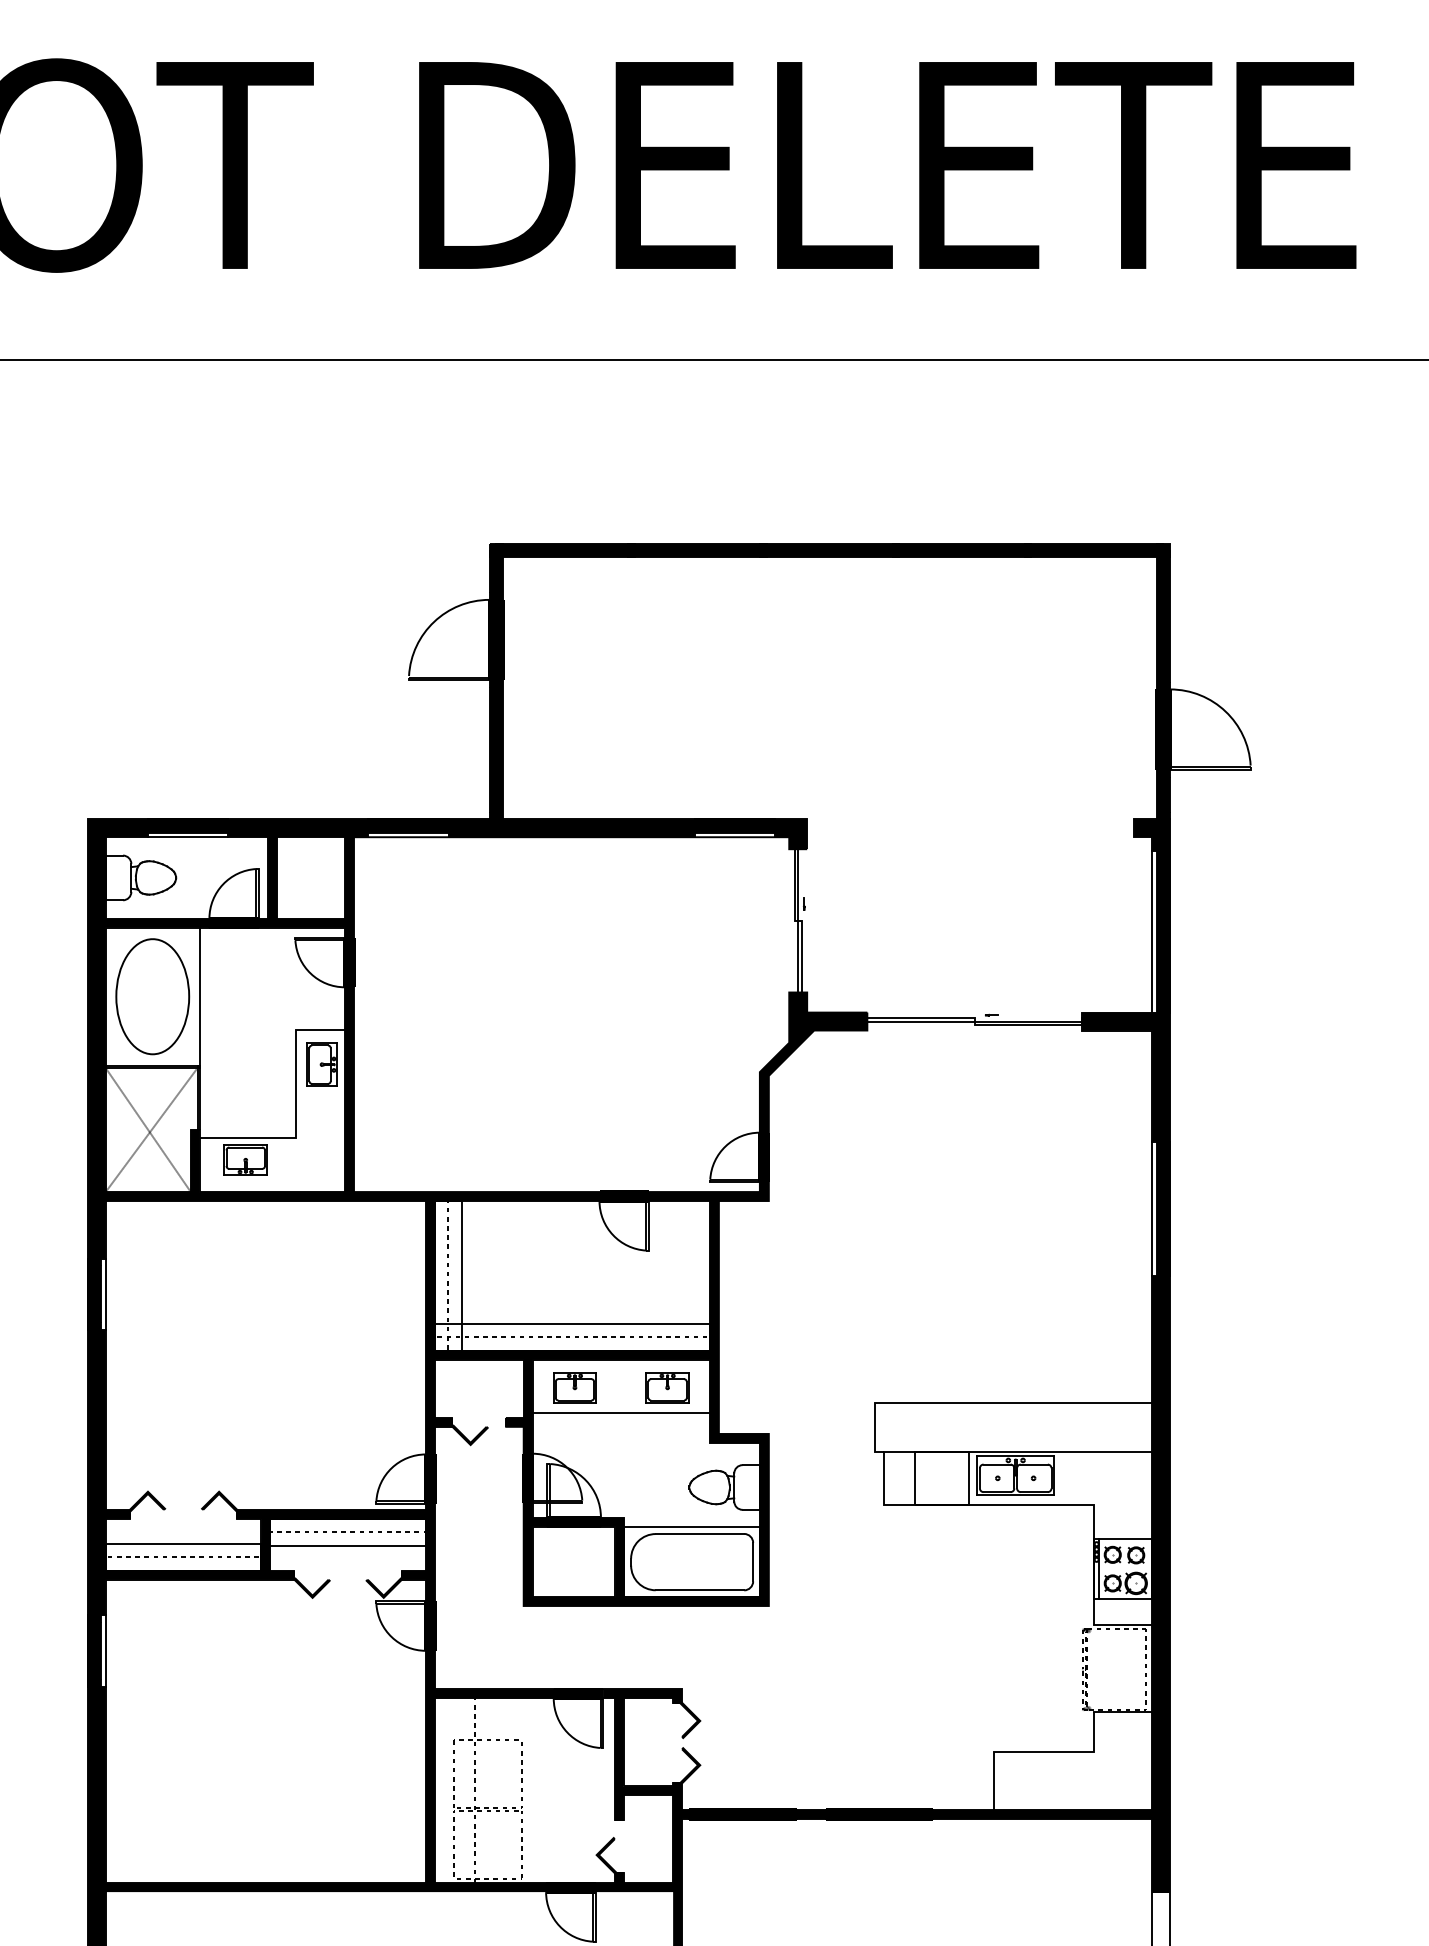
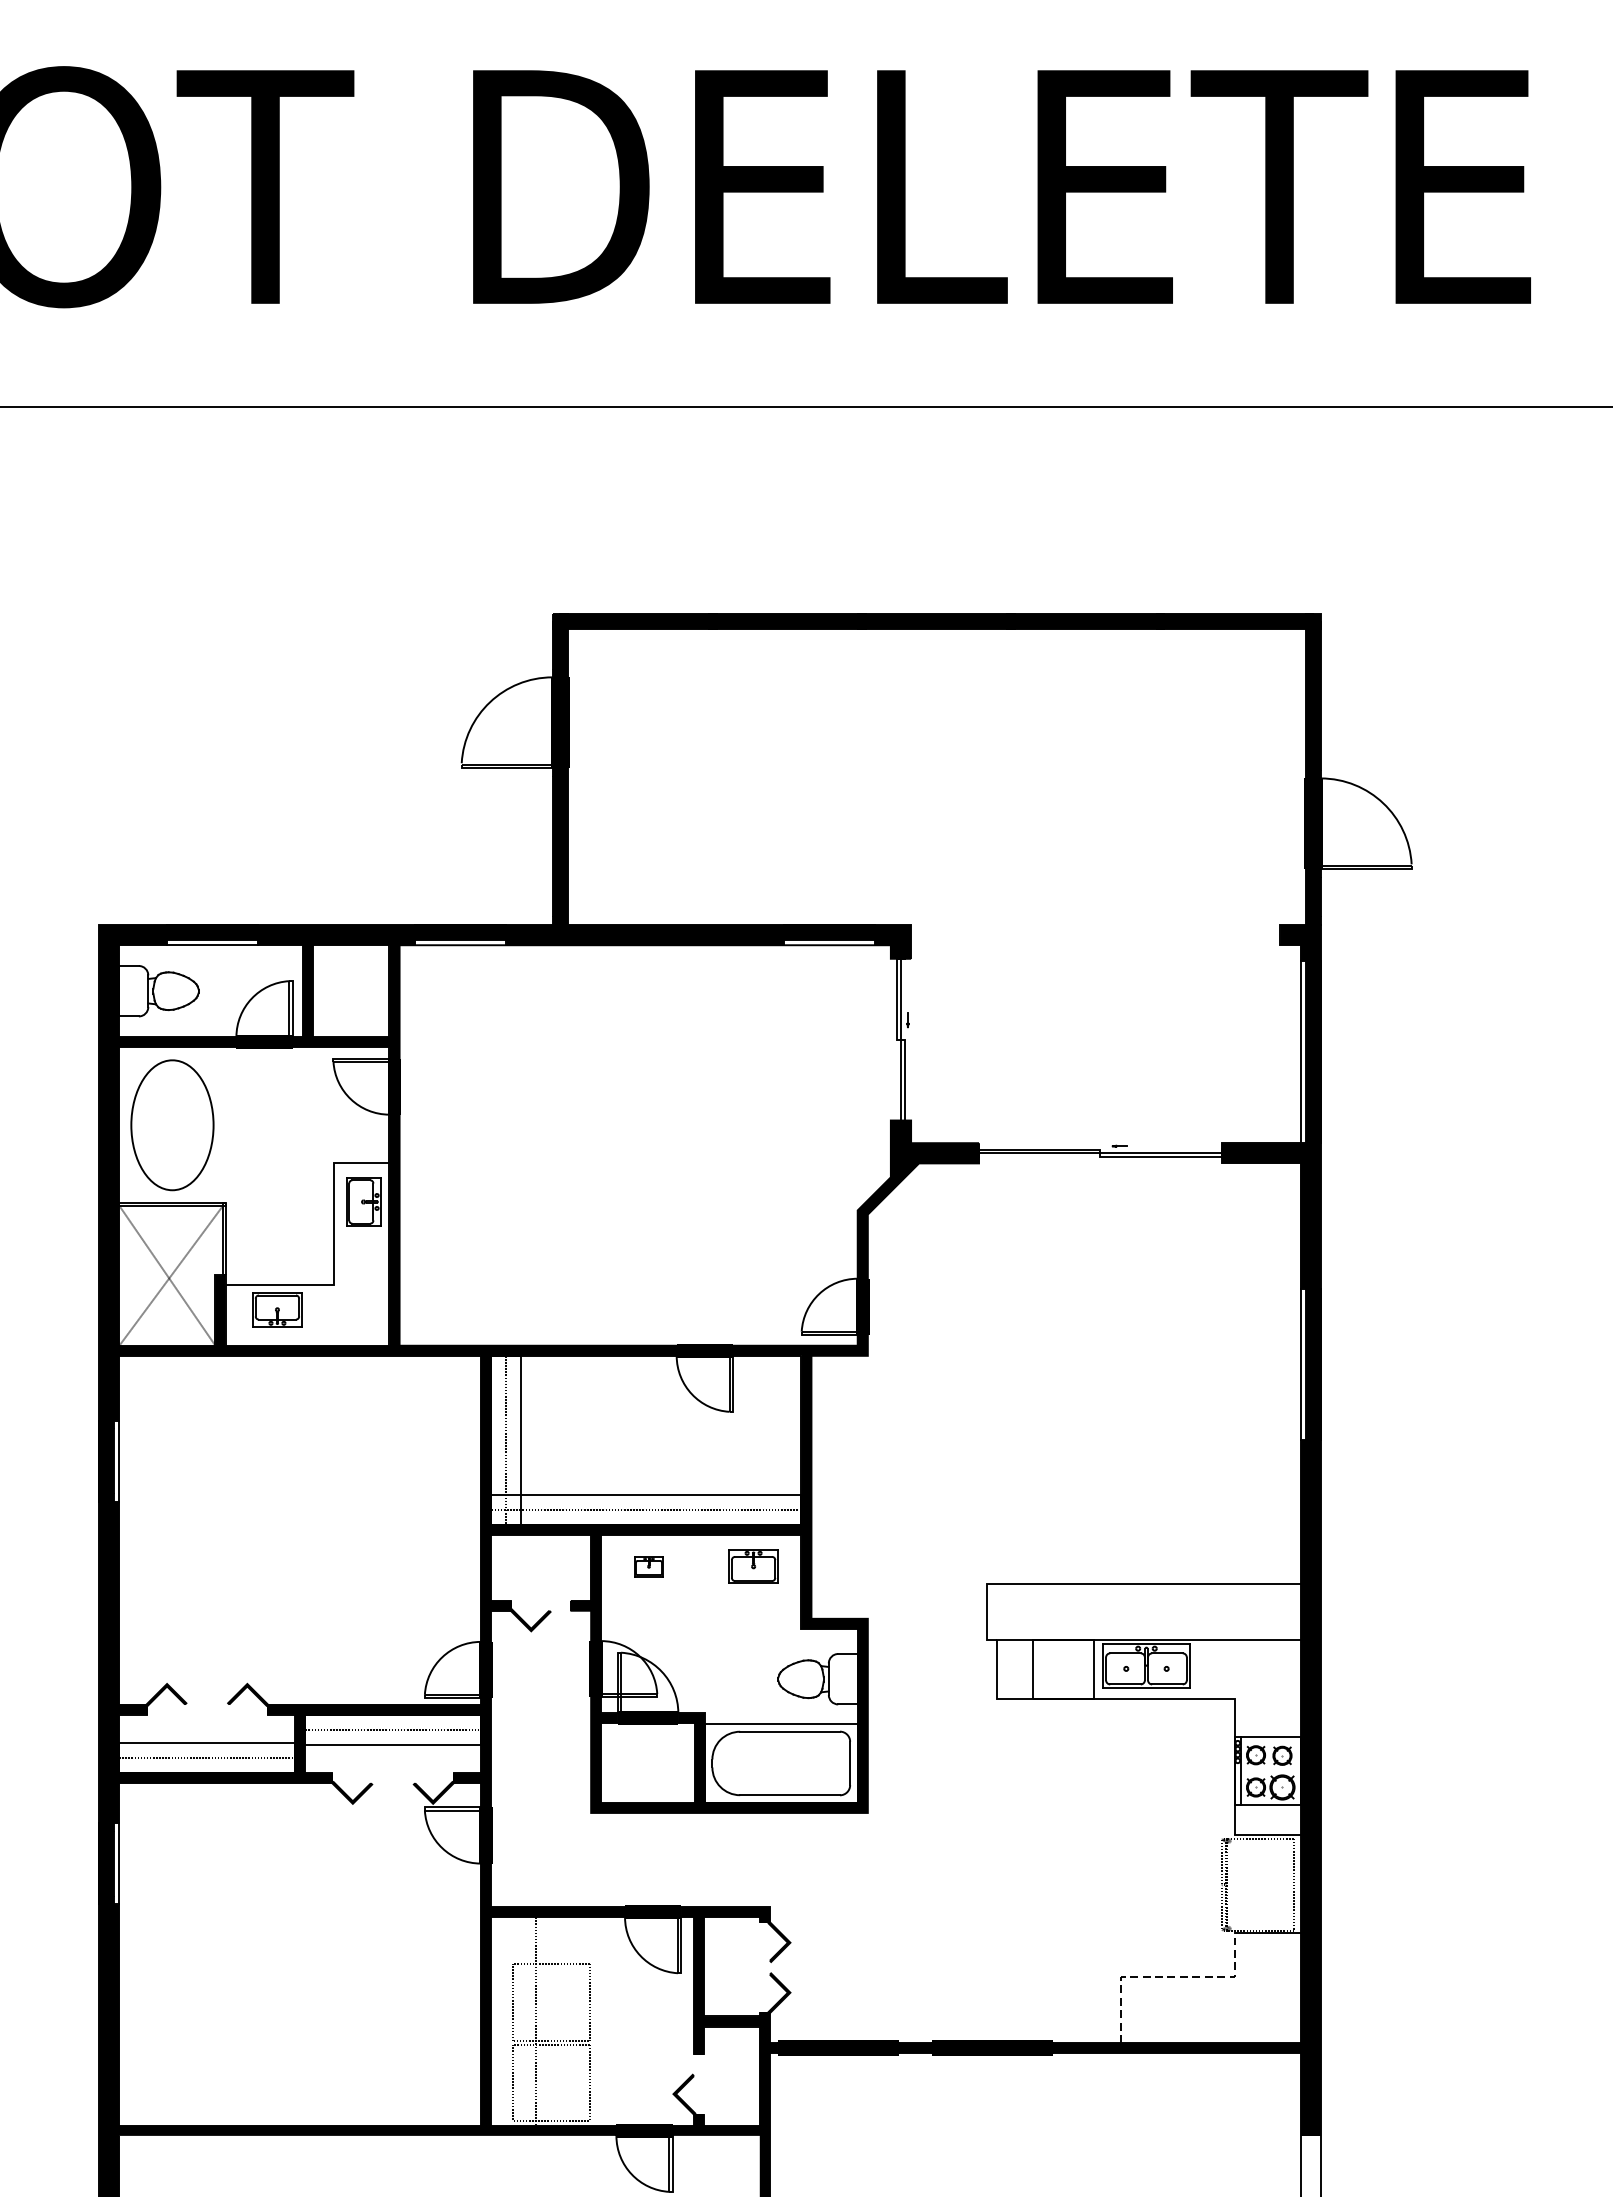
line: (199, 996) -> (225, 1125), removed
part: (574, 1387) -> (648, 1566), size x0.6
line: (620, 1413) -> (700, 1595), removed
line: (1034, 1751) -> (1167, 1977), solid -> dashed

